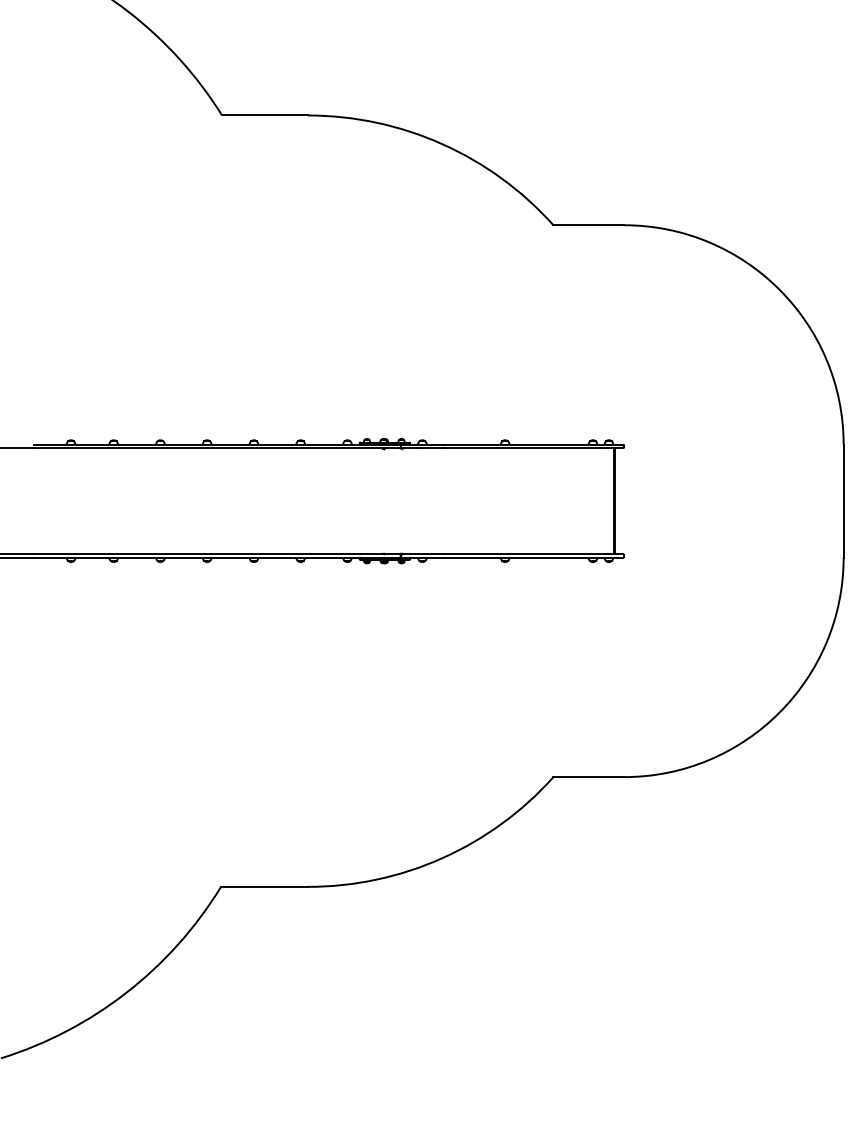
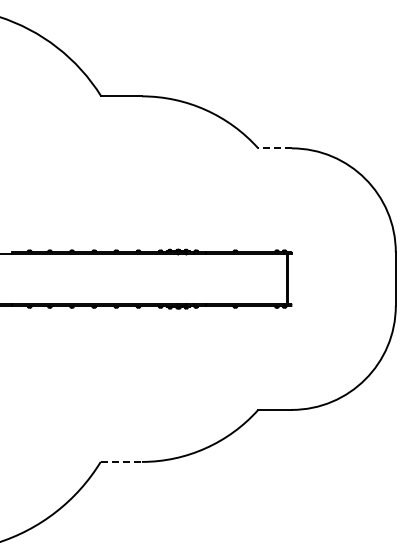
line: (589, 225) -> (275, 148), solid -> dashed
line: (264, 885) -> (121, 461), solid -> dashed

